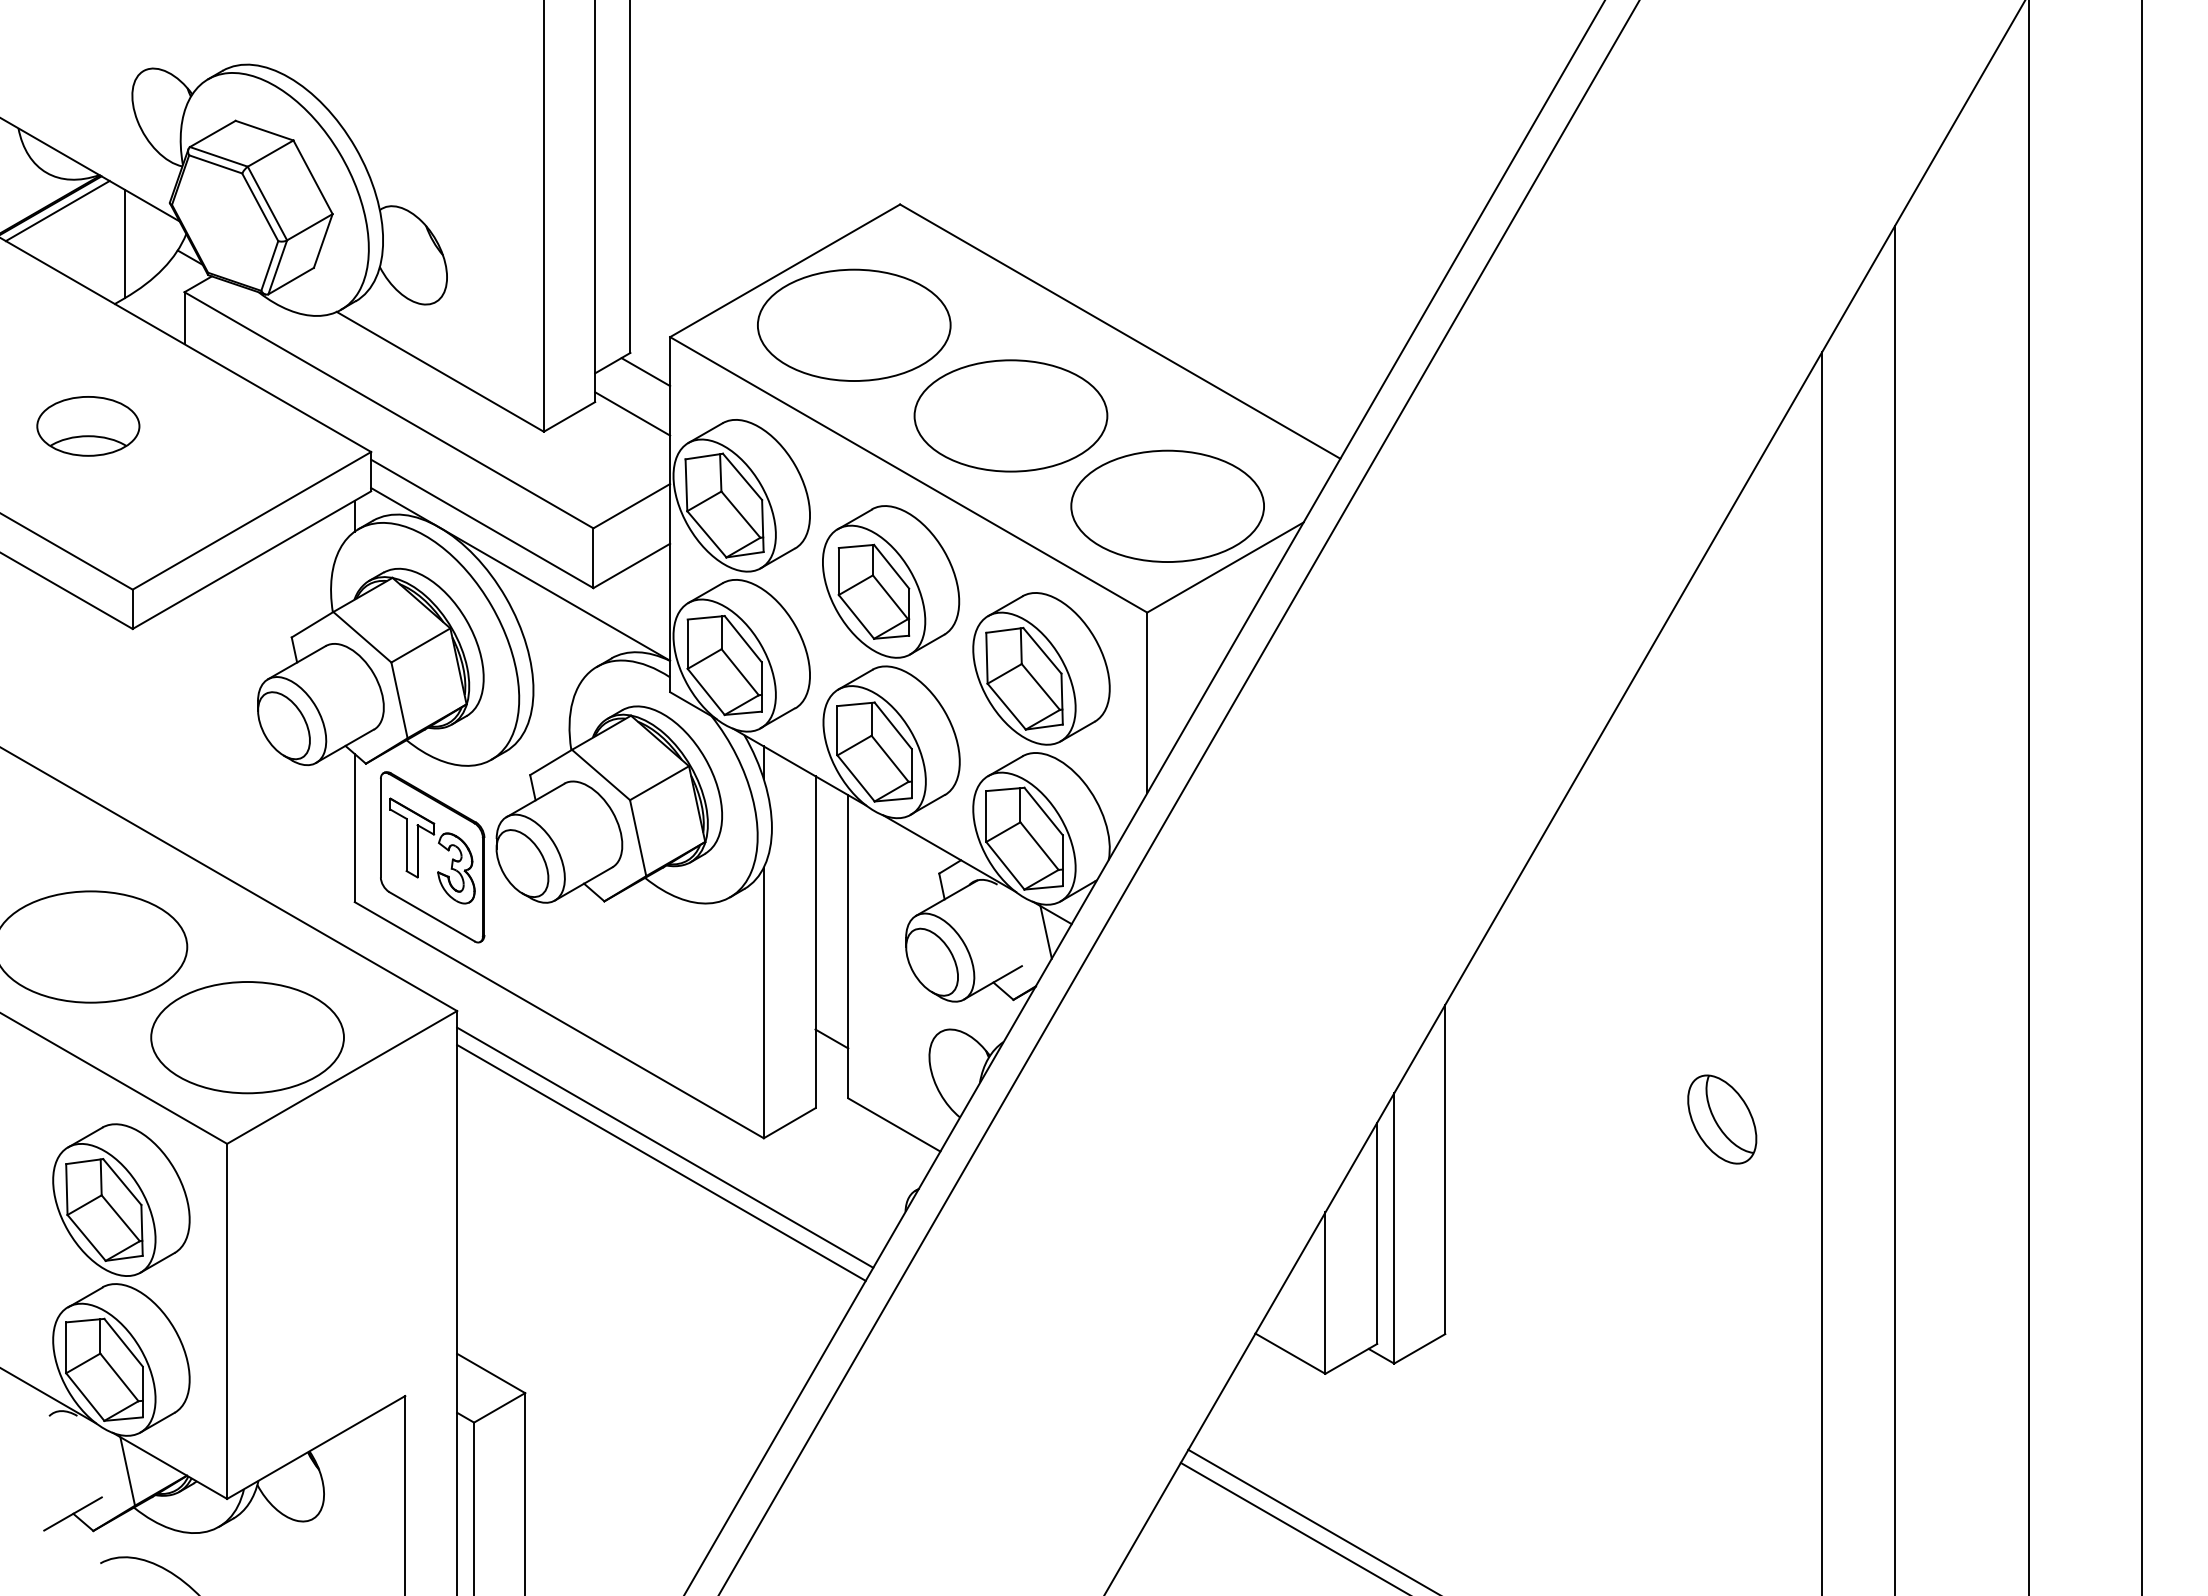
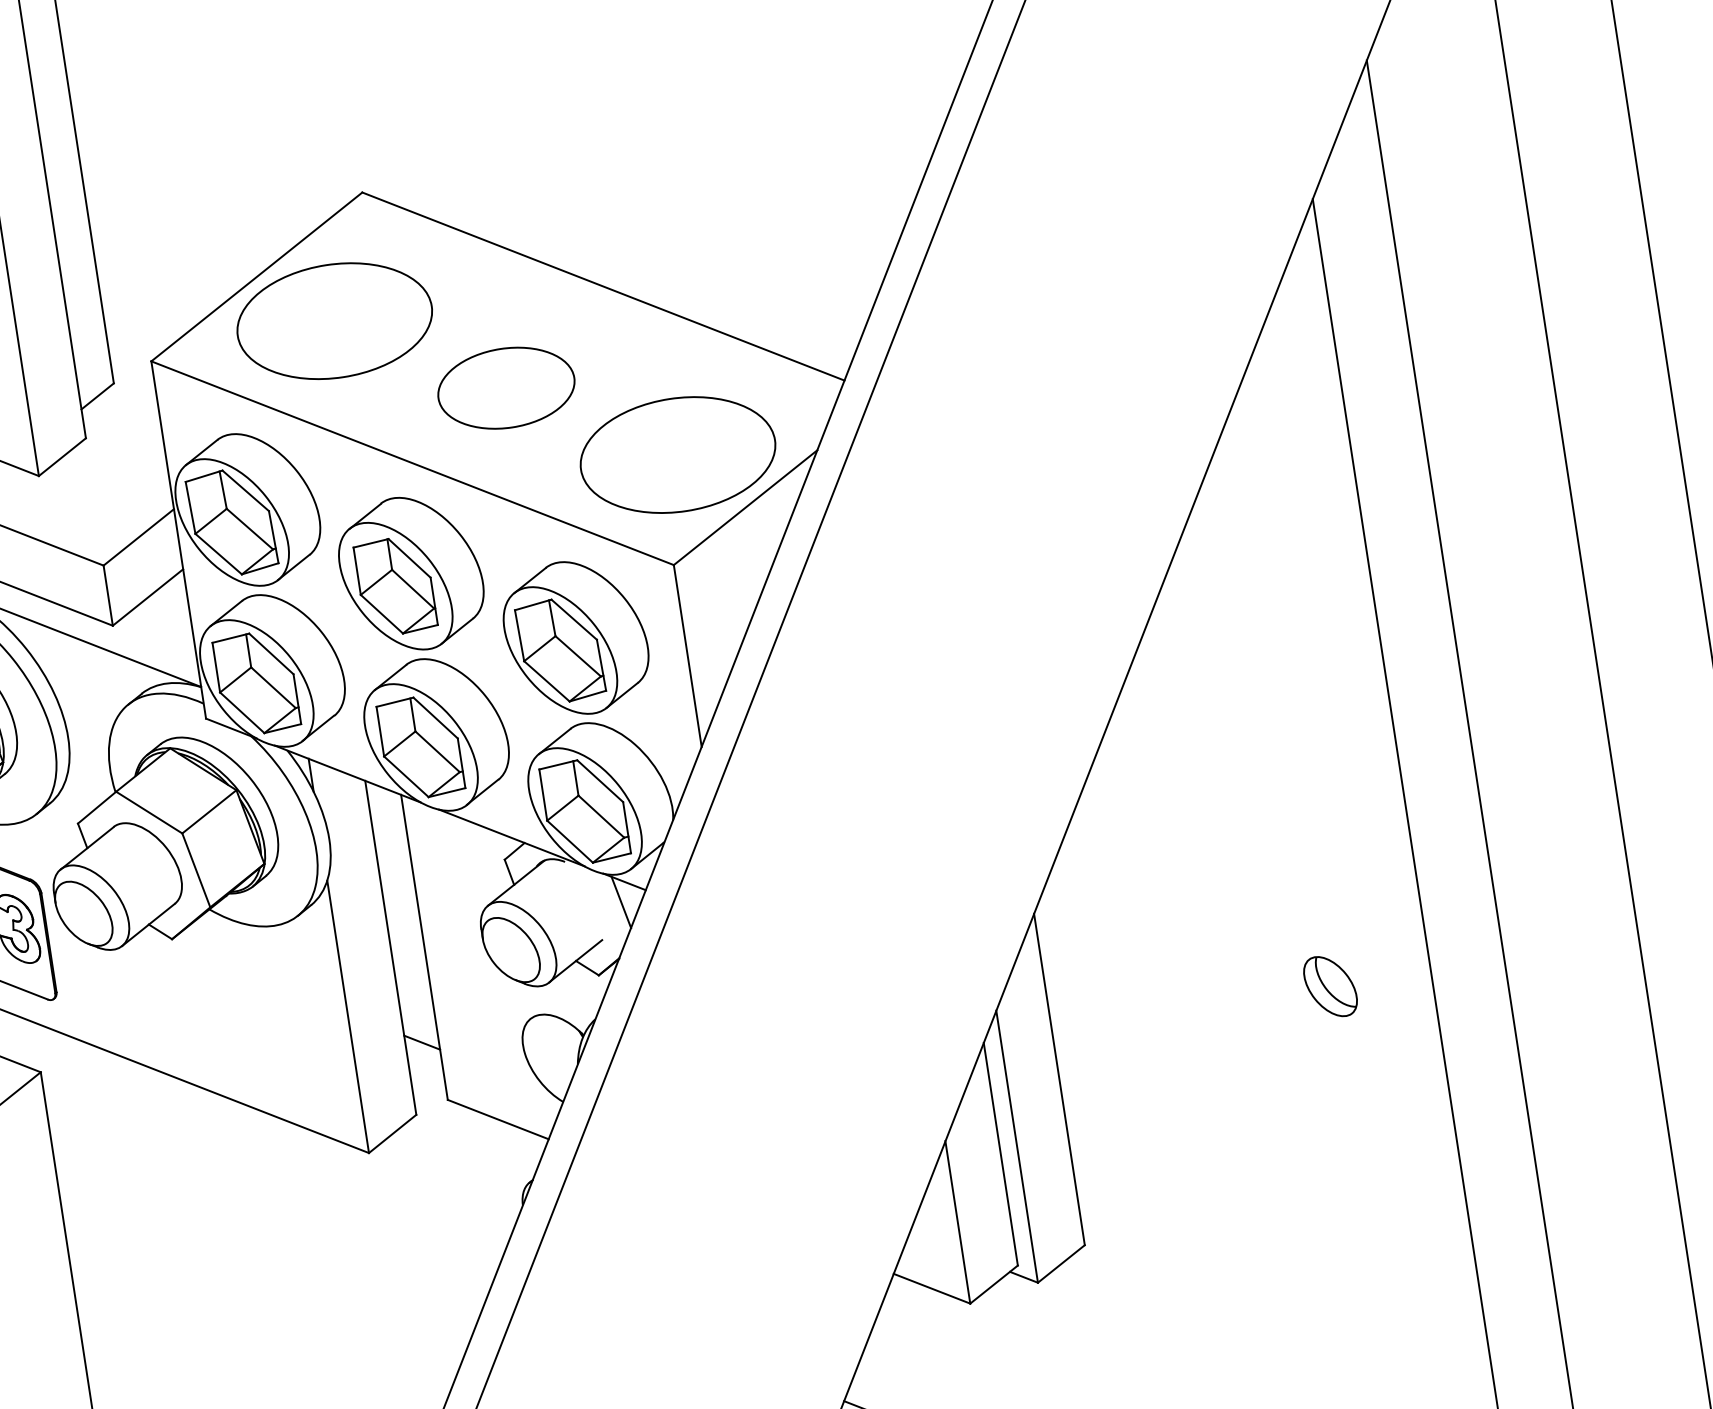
line: (645, 372) -> (132, 400), removed
line: (632, 413) -> (125, 444), removed
part: (1010, 415) -> (505, 387), size x0.7
part: (1722, 1119) -> (1330, 986), size x0.7
line: (665, 1147) -> (271, 1177), removed
line: (661, 1162) -> (269, 1193), removed

